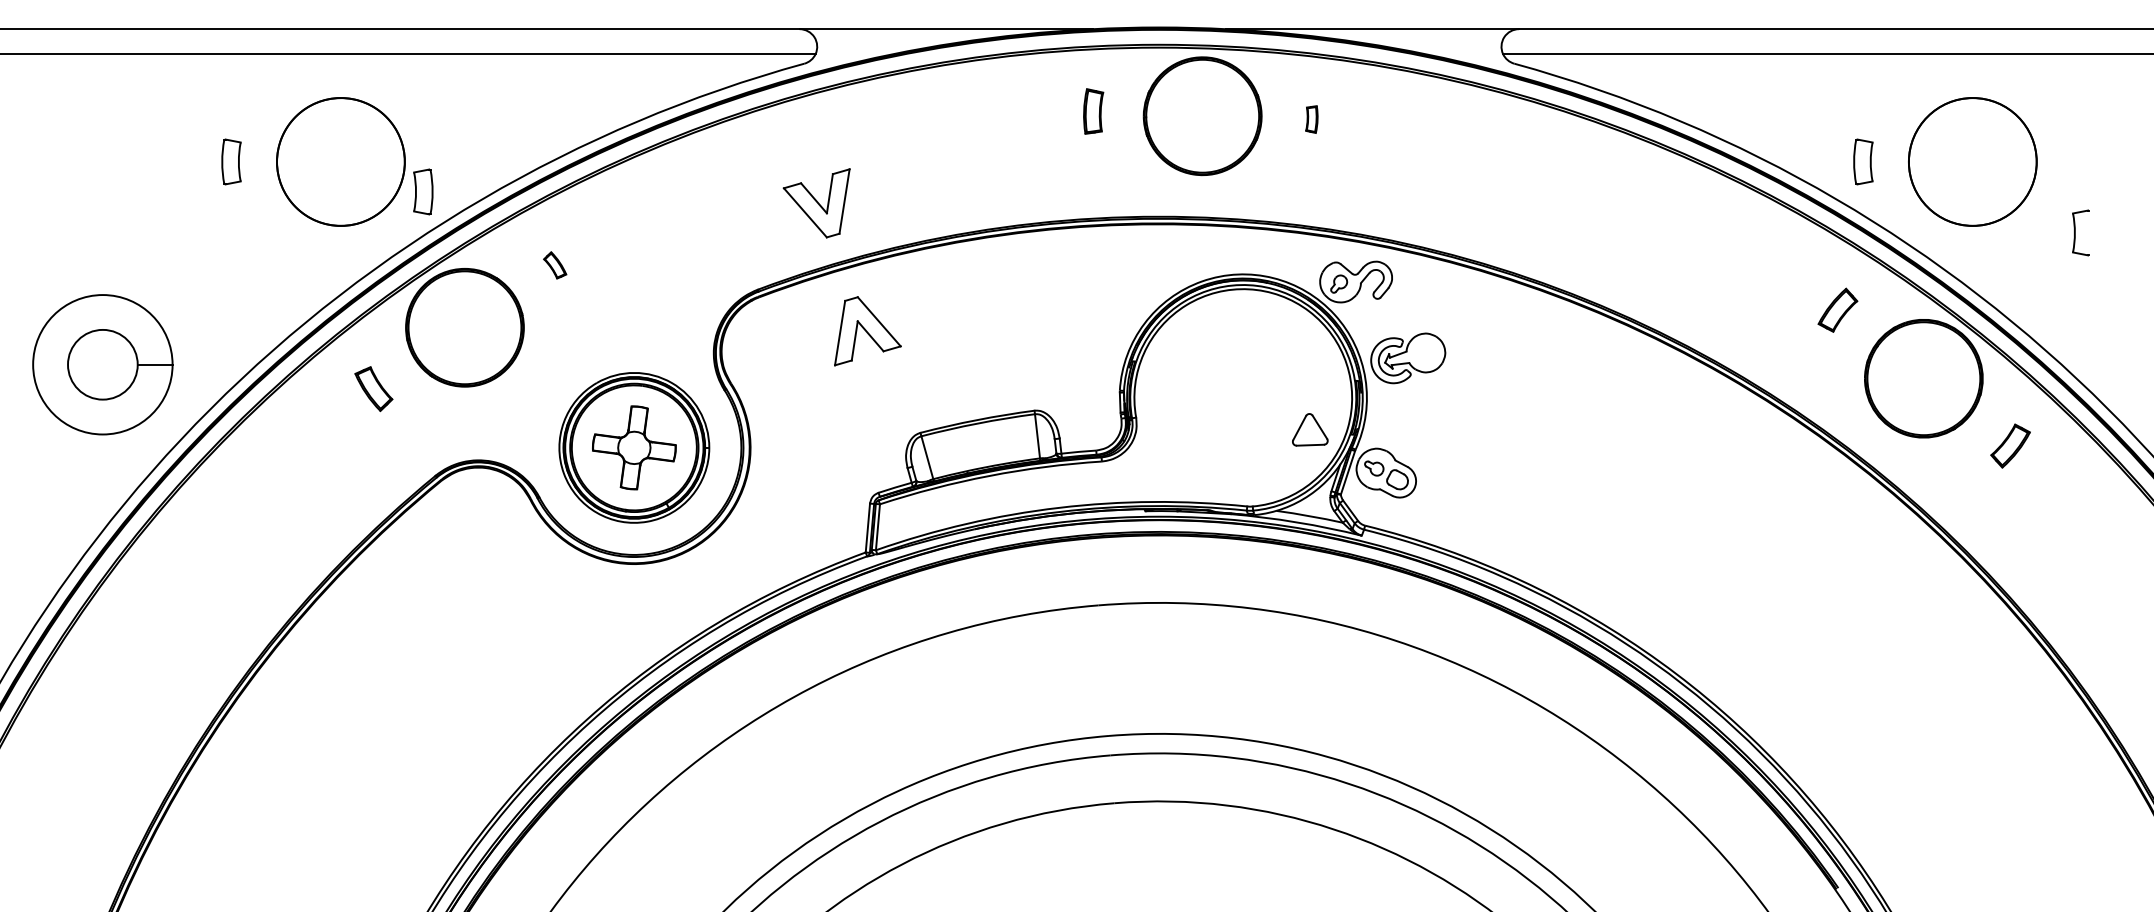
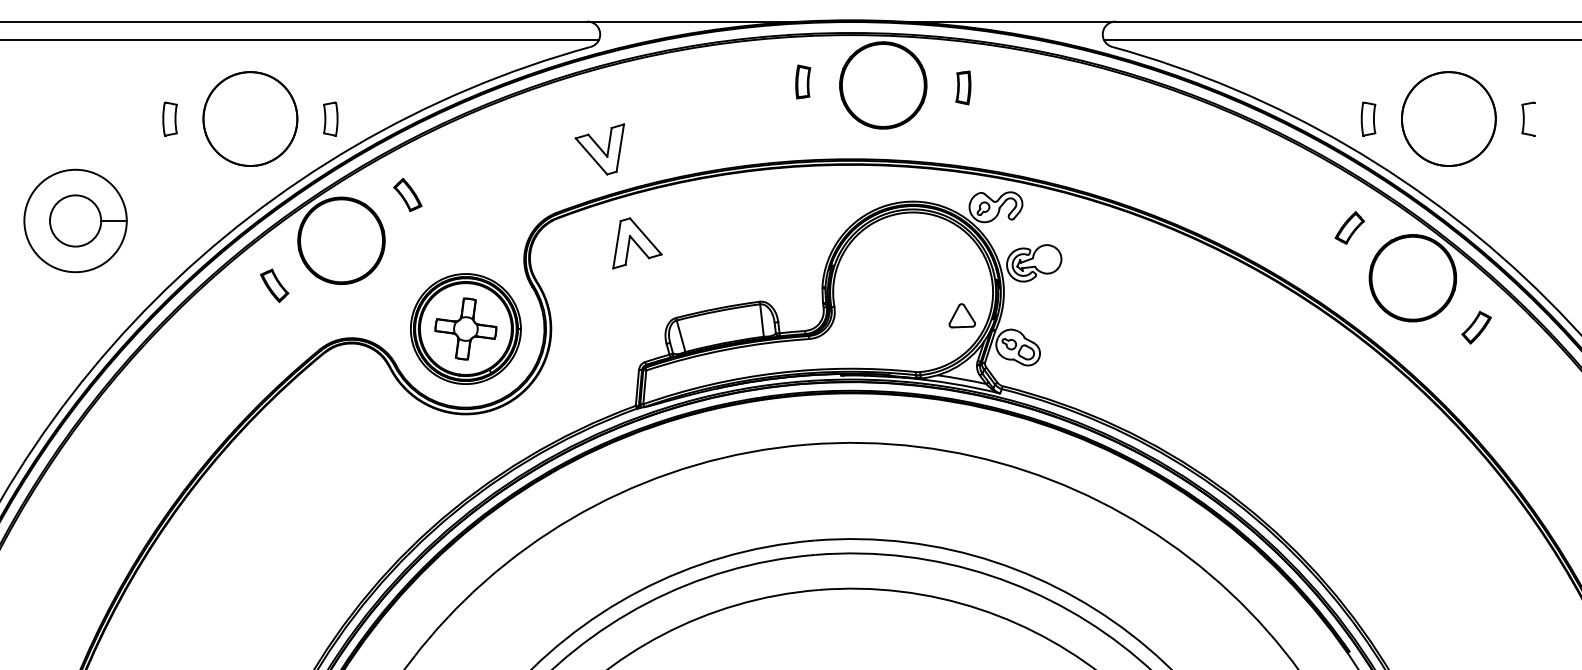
part: (1311, 119) -> (963, 87), size x1.67
part: (423, 191) -> (330, 118), moved
part: (2080, 232) -> (1527, 118), moved
part: (554, 265) -> (407, 195), size x1.67
part: (102, 364) -> (75, 220), moved

